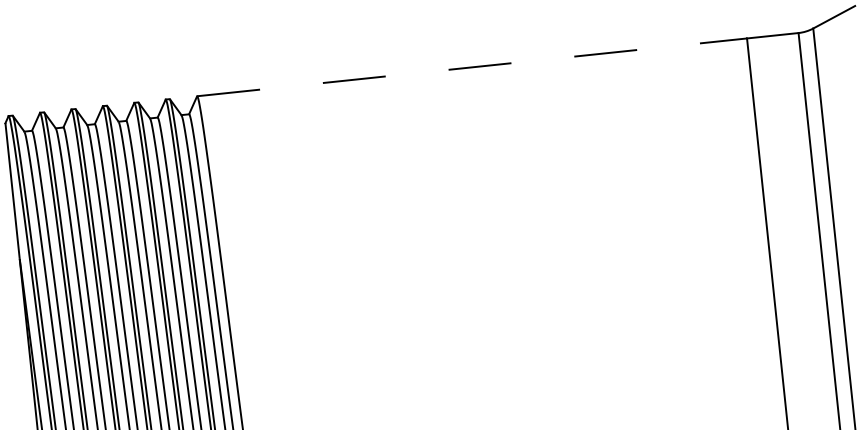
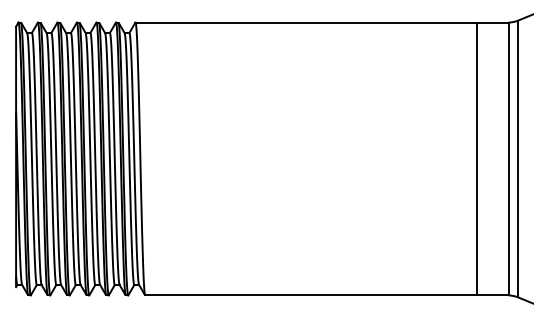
line: (472, 67) -> (306, 22), dashed -> solid

